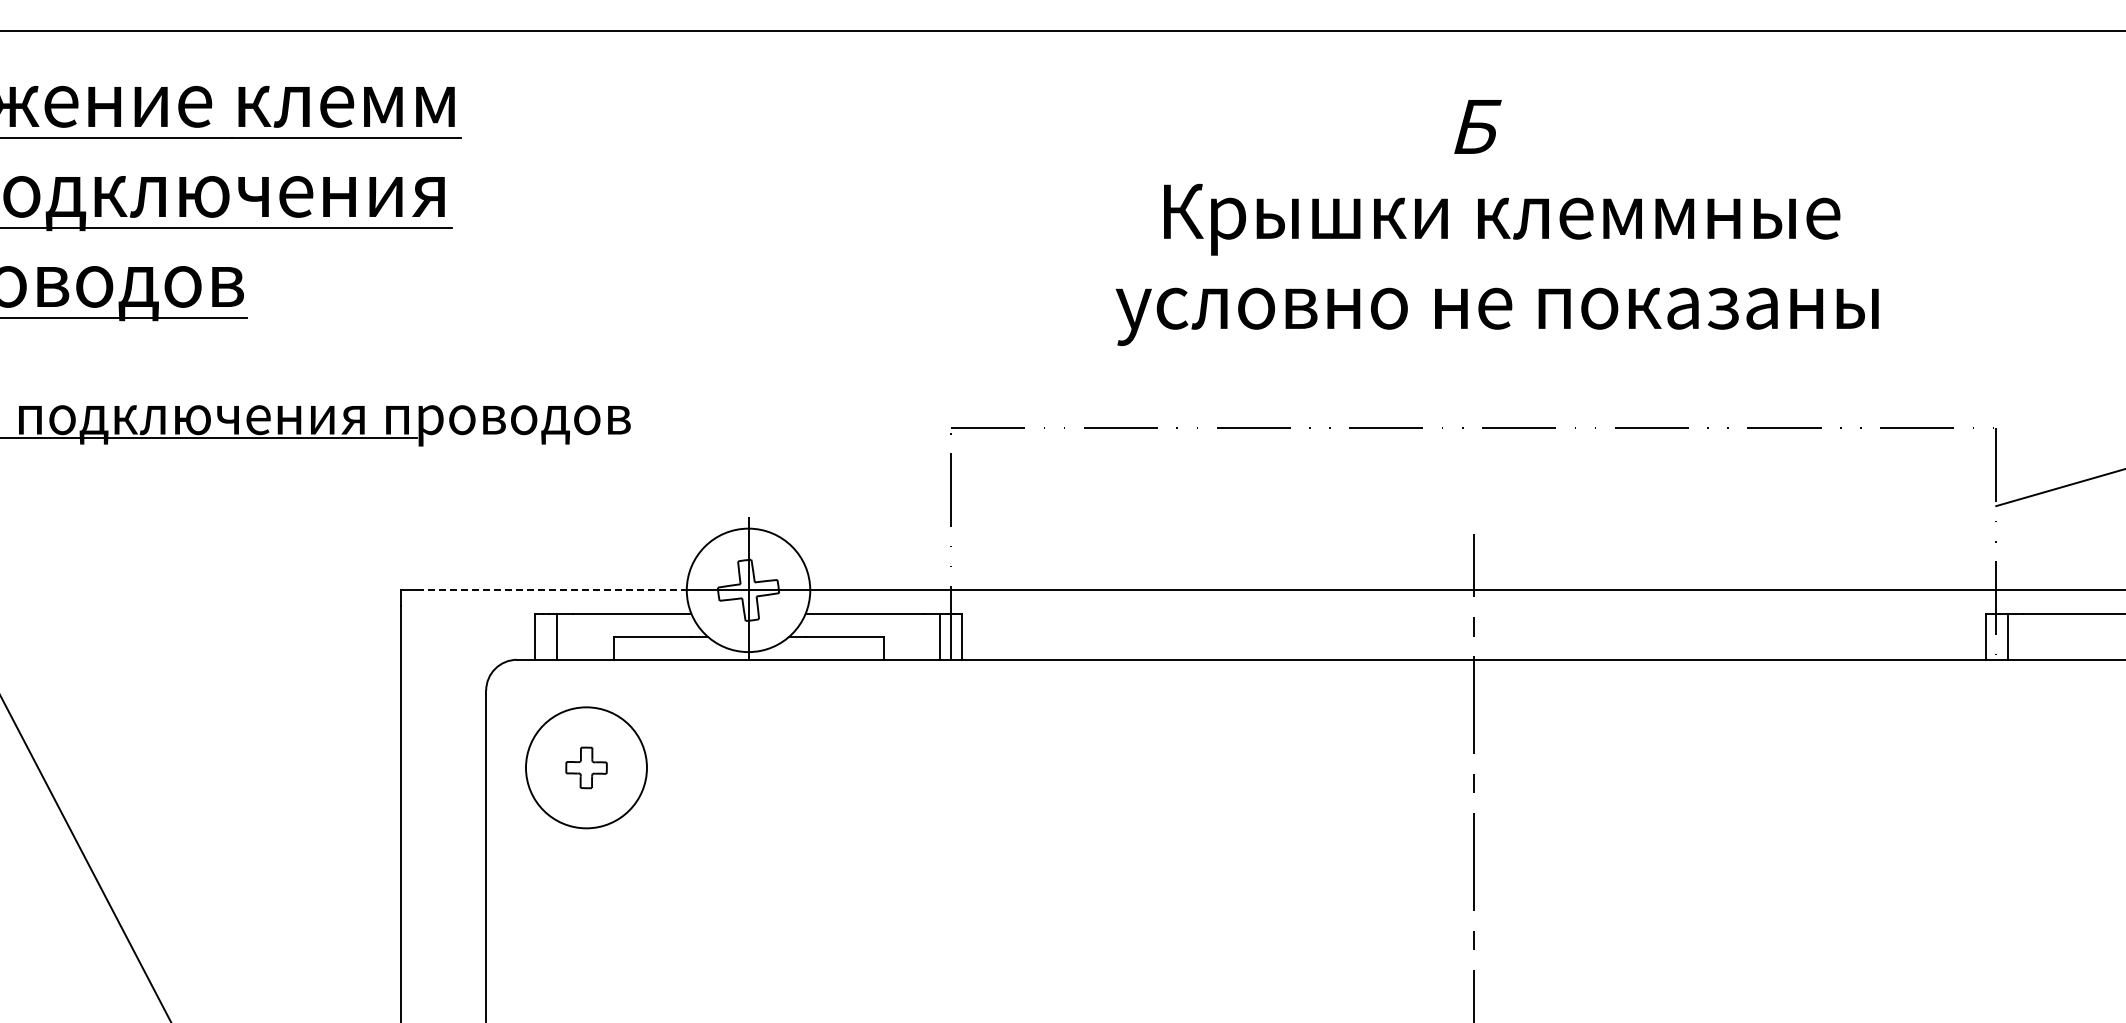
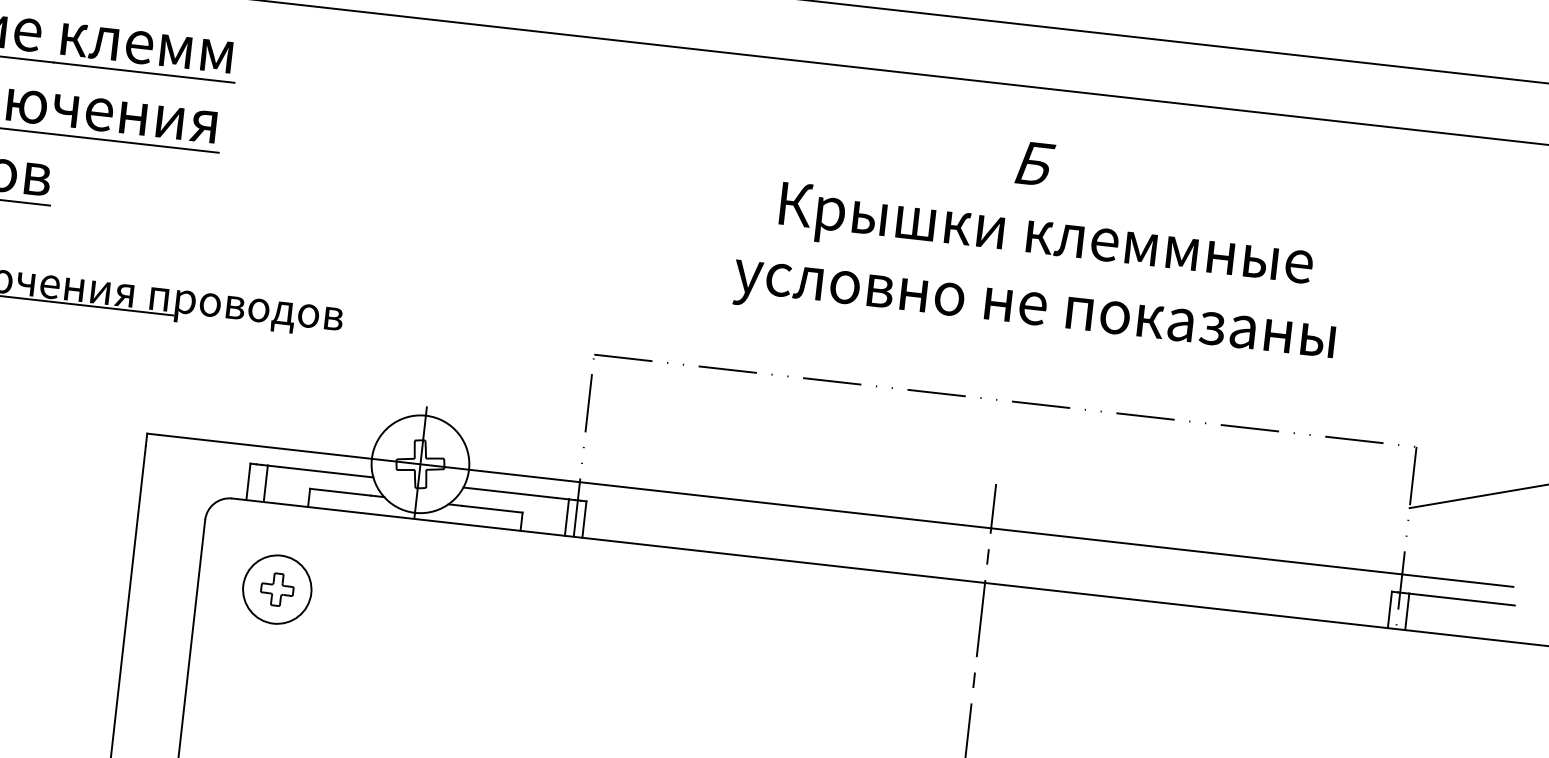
line: (552, 590) -> (266, 447), dashed -> solid
circle: (586, 767) -> (277, 589), size x0.71

